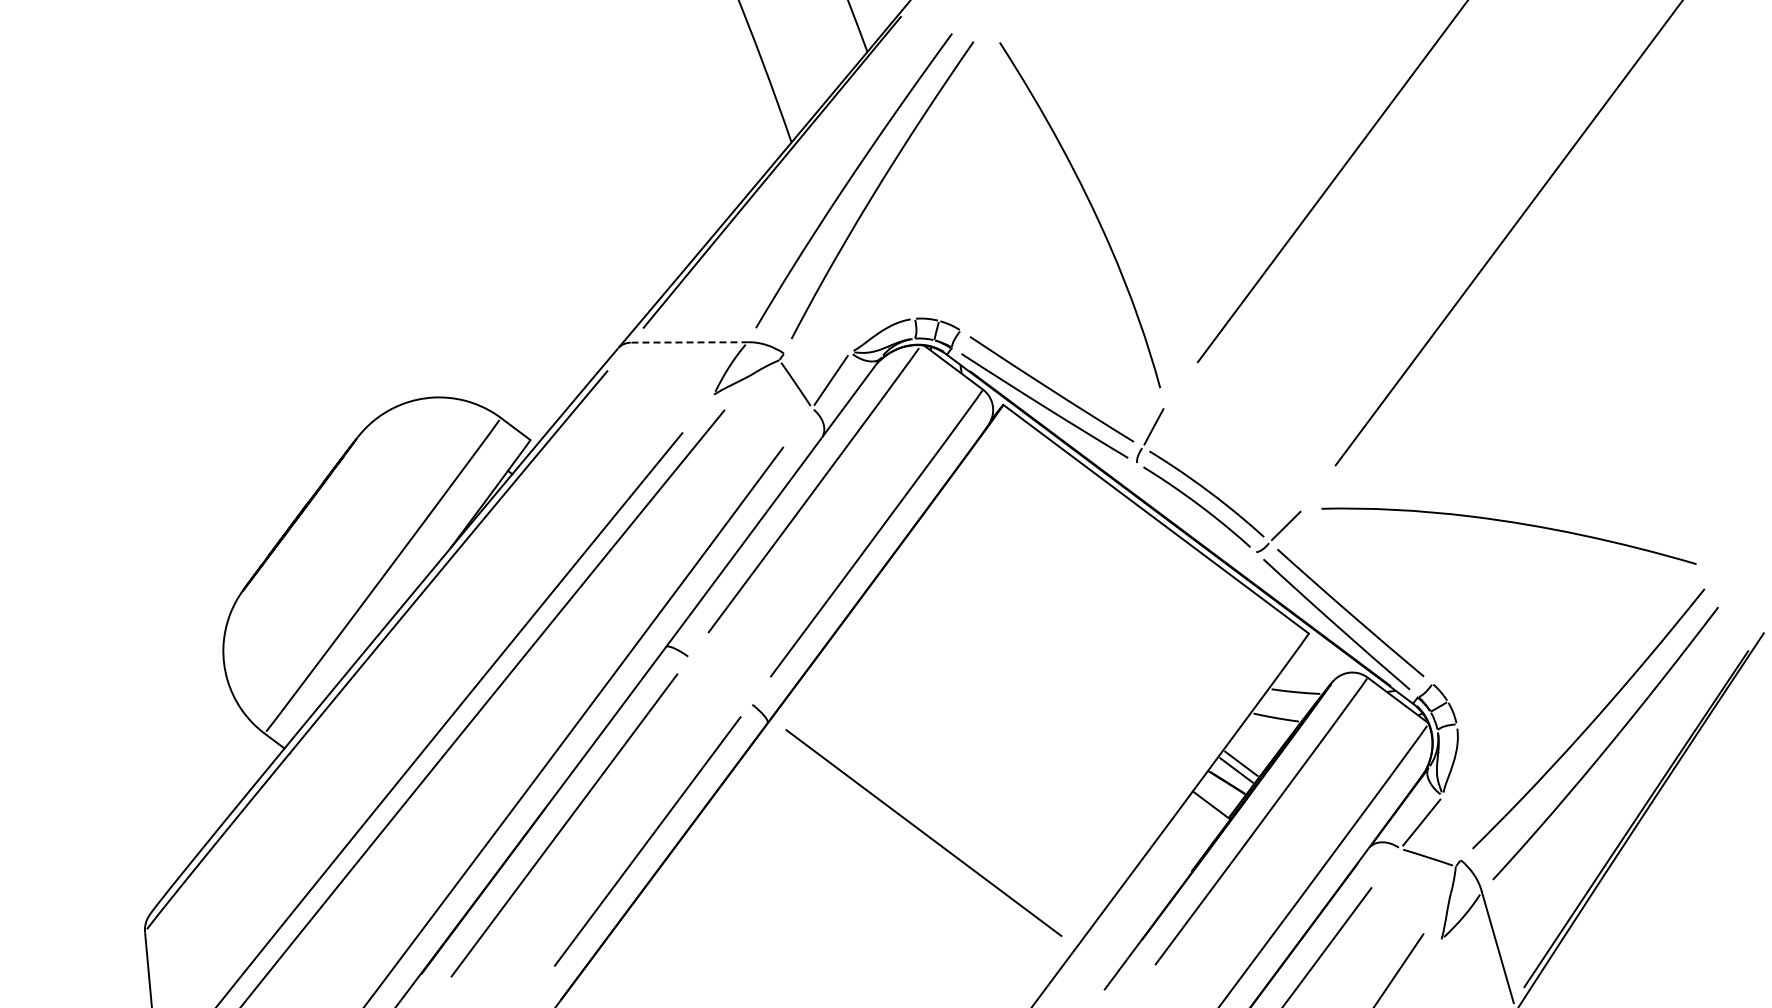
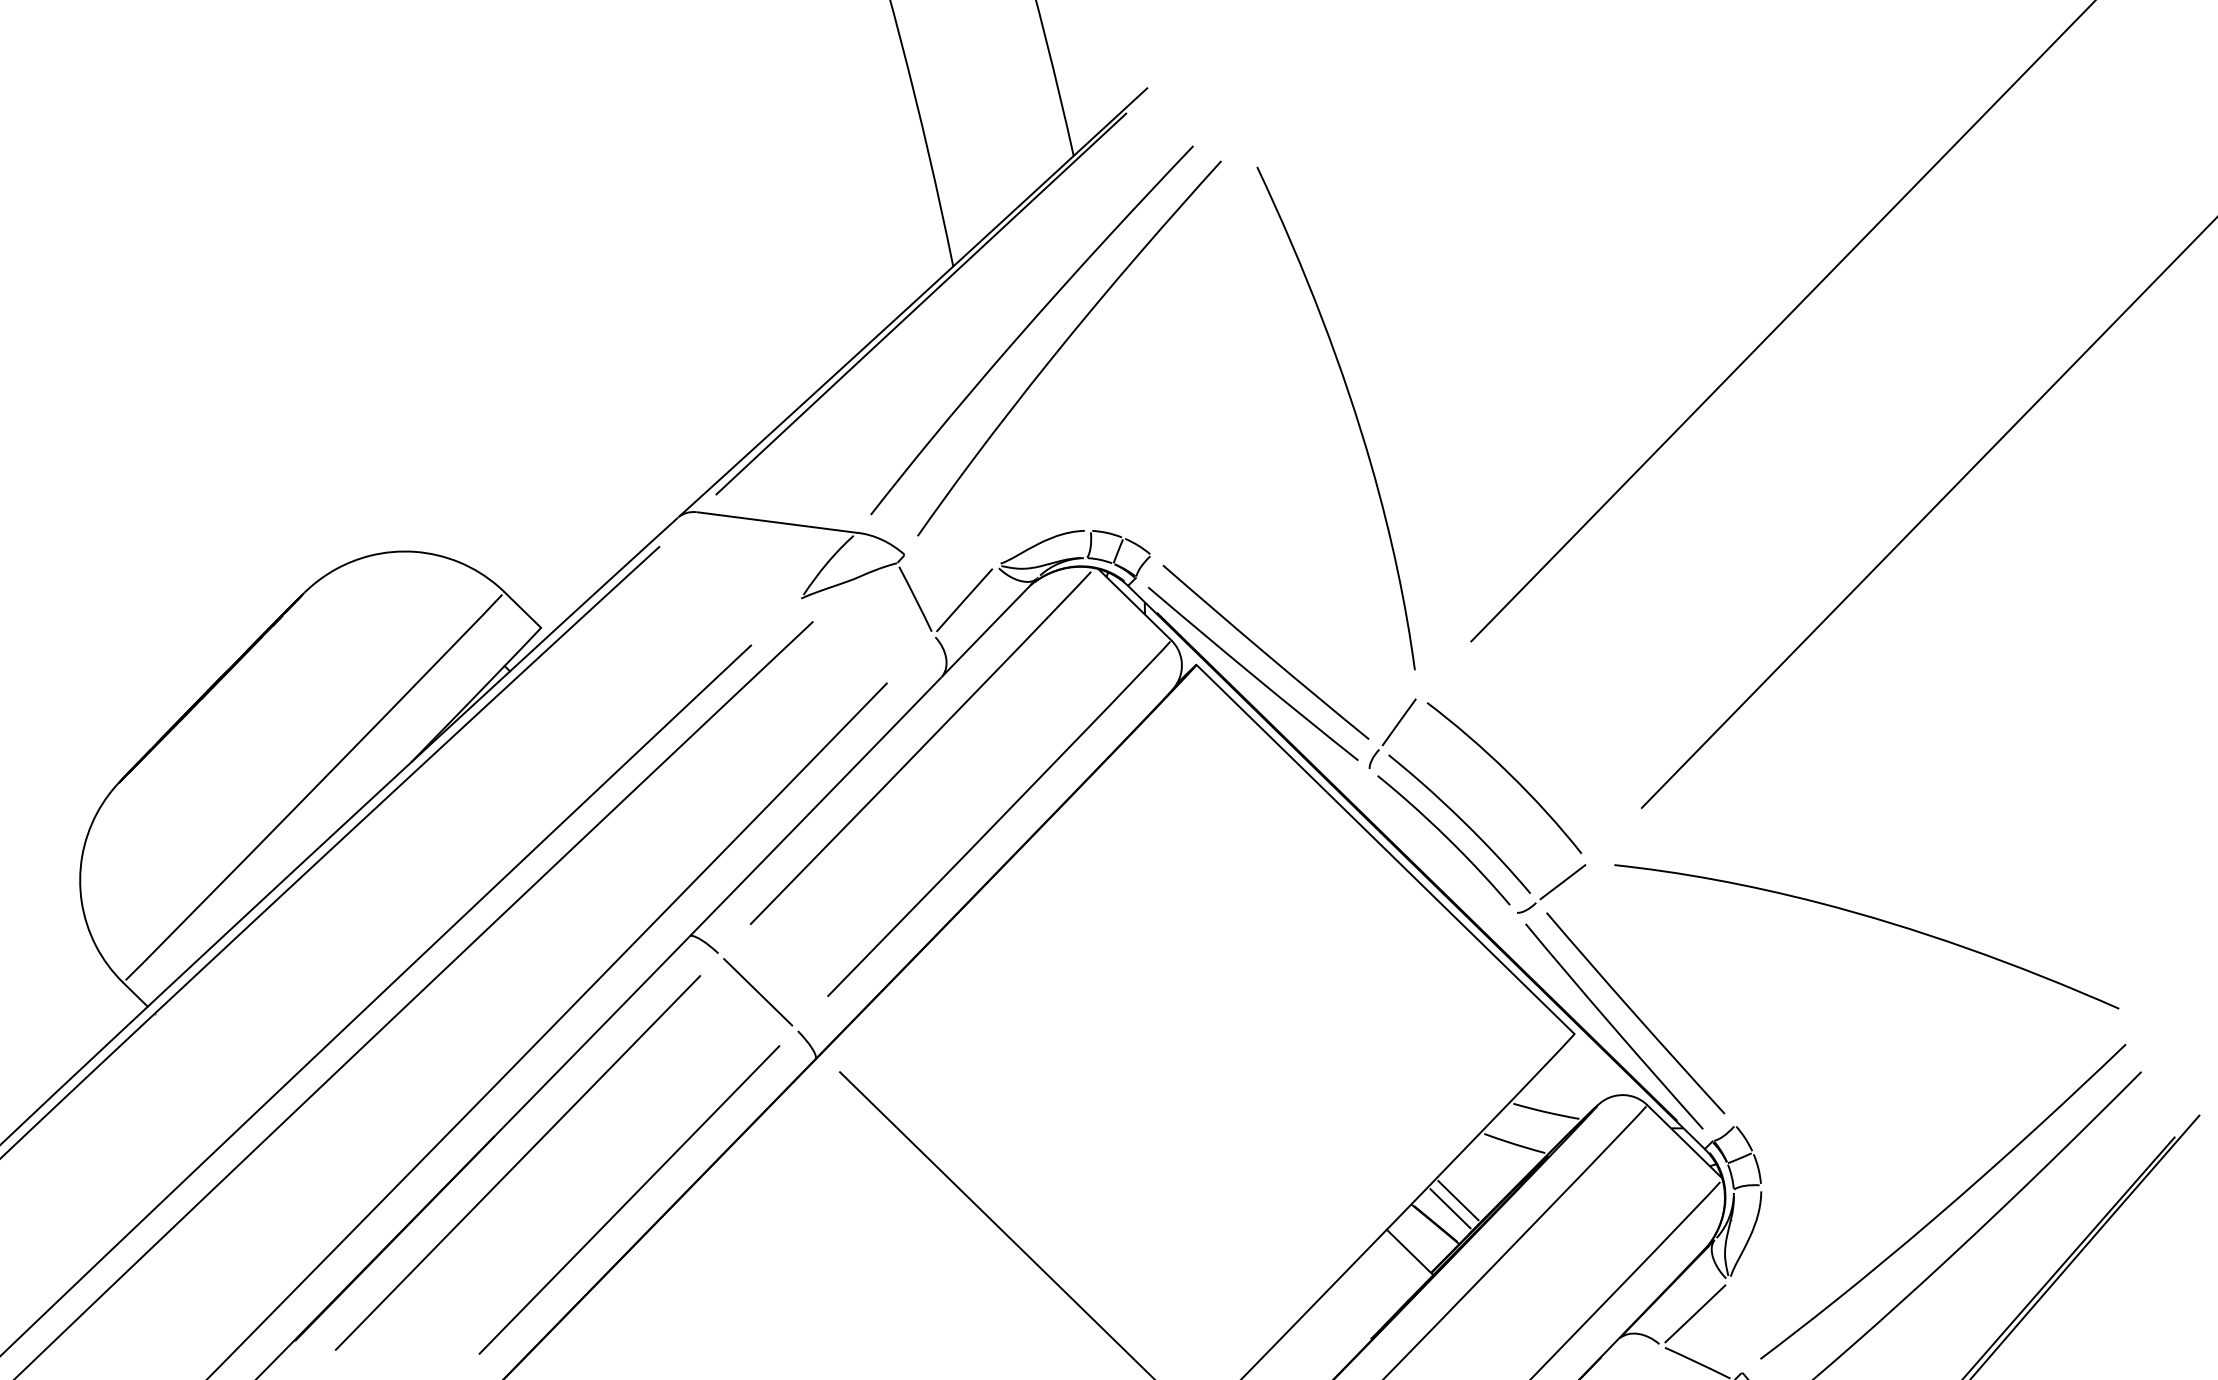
line: (690, 342) -> (778, 522), dashed -> solid
curve: (1236, 453) -> (1507, 773), added
line: (719, 680) -> (757, 991), added

